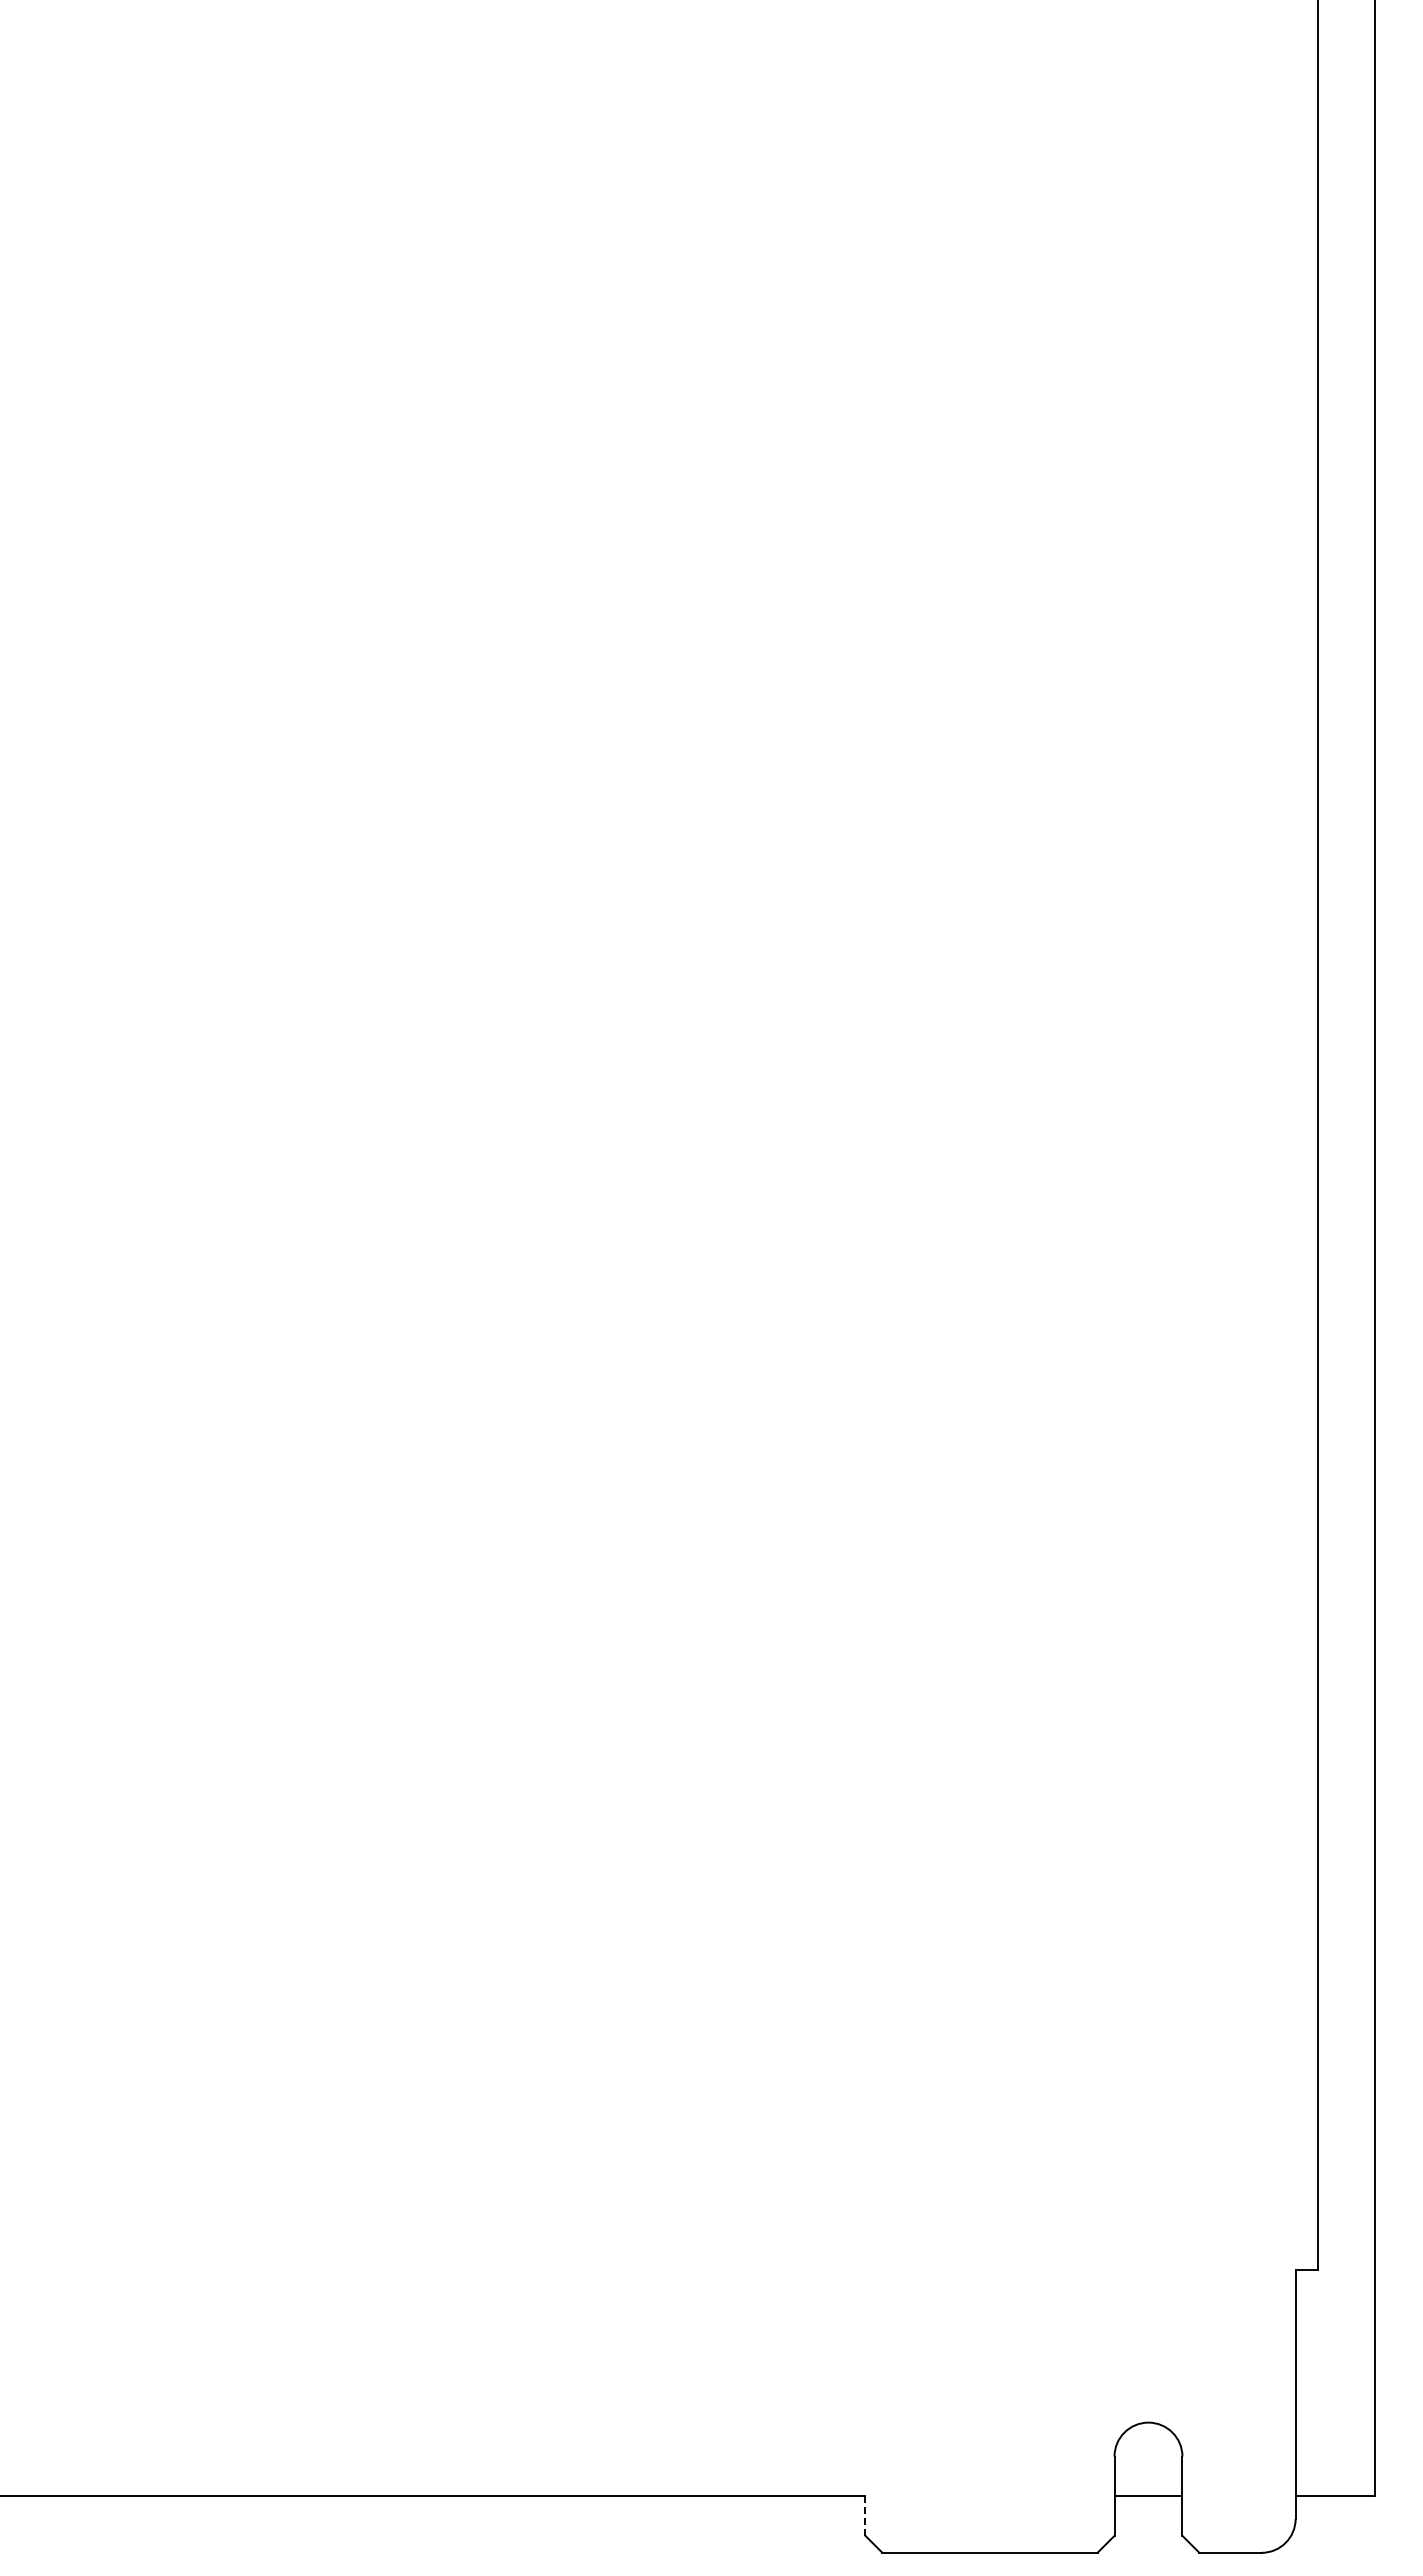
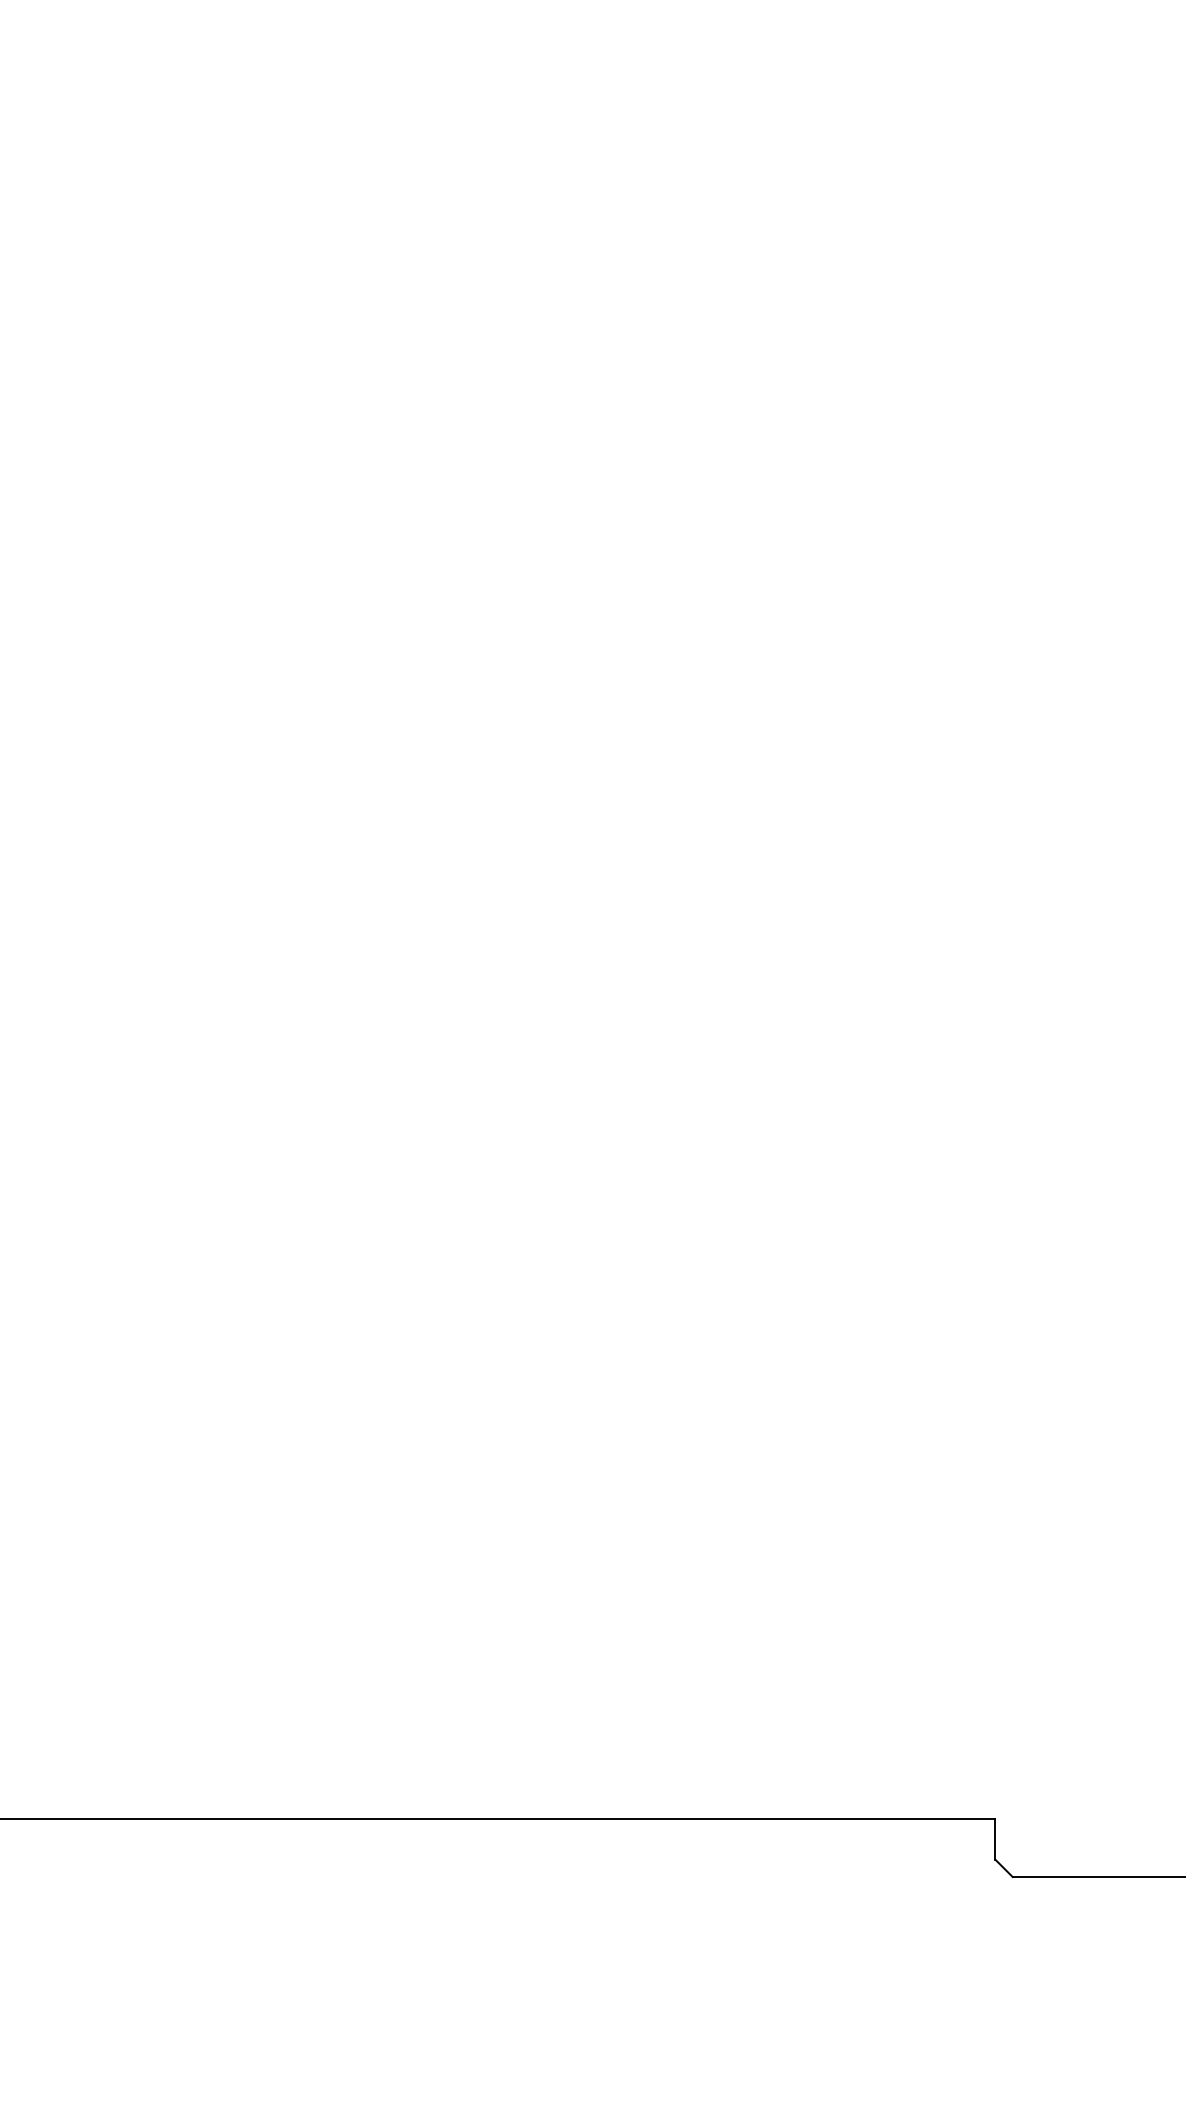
line: (865, 2516) -> (995, 1839), dashed -> solid

